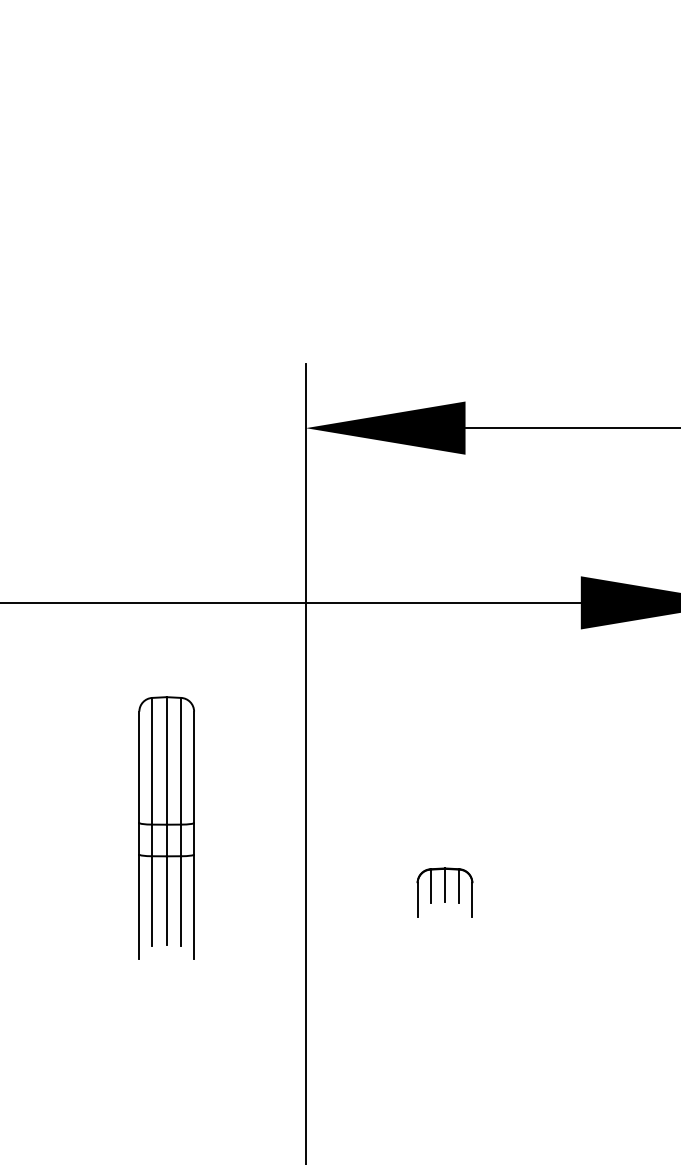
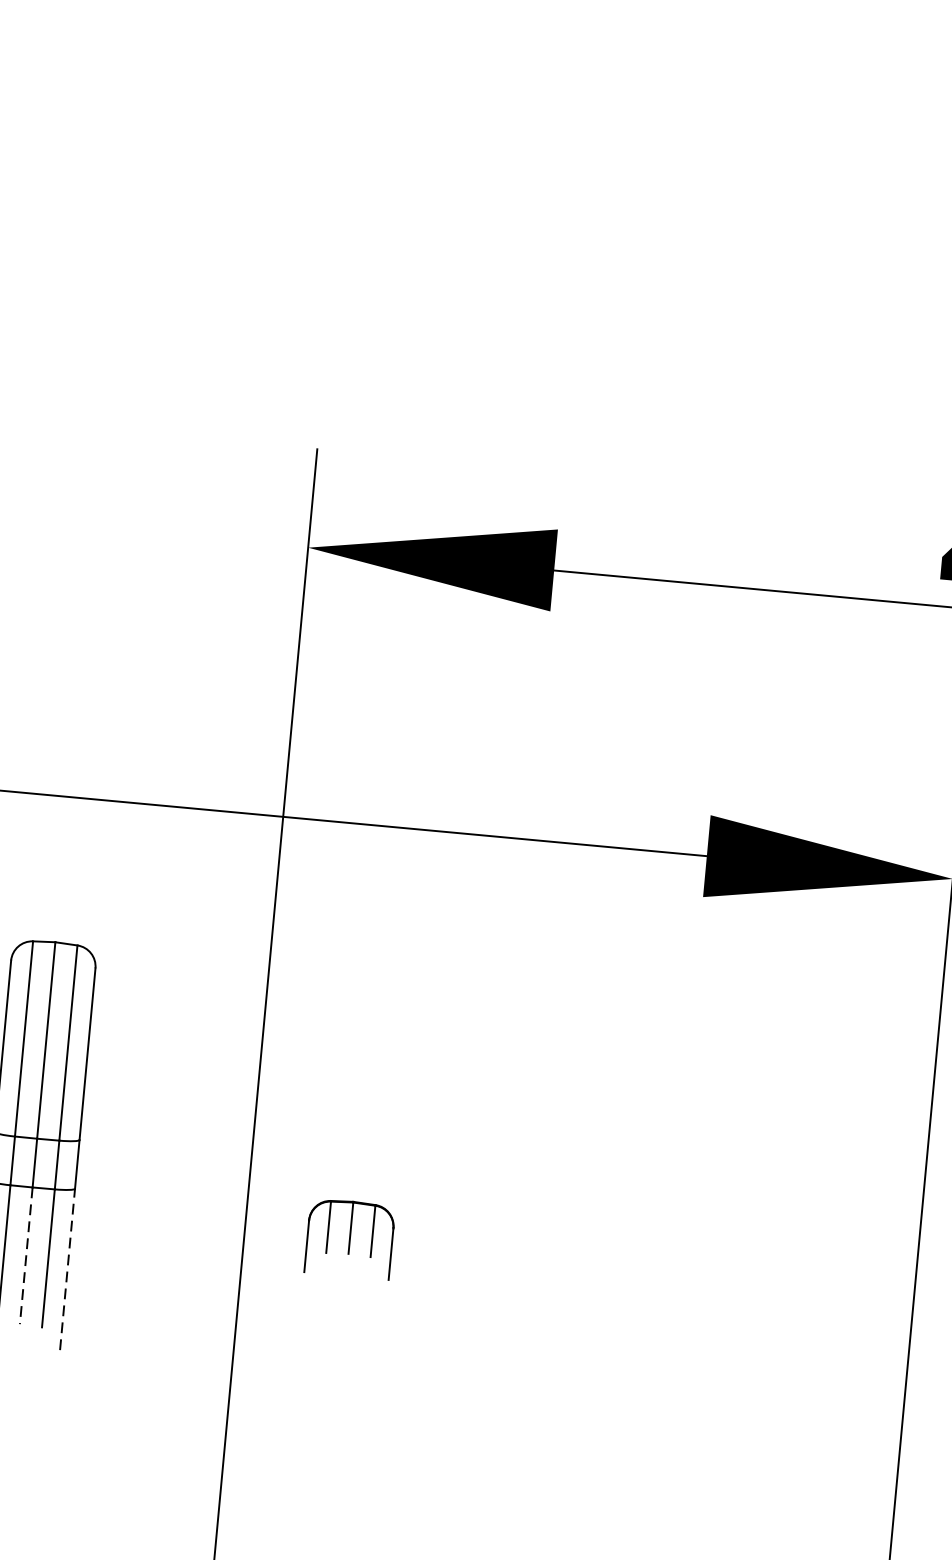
part: (444, 892) -> (349, 1238), moved
line: (166, 901) -> (25, 1257), solid -> dashed
line: (194, 906) -> (68, 1268), solid -> dashed

